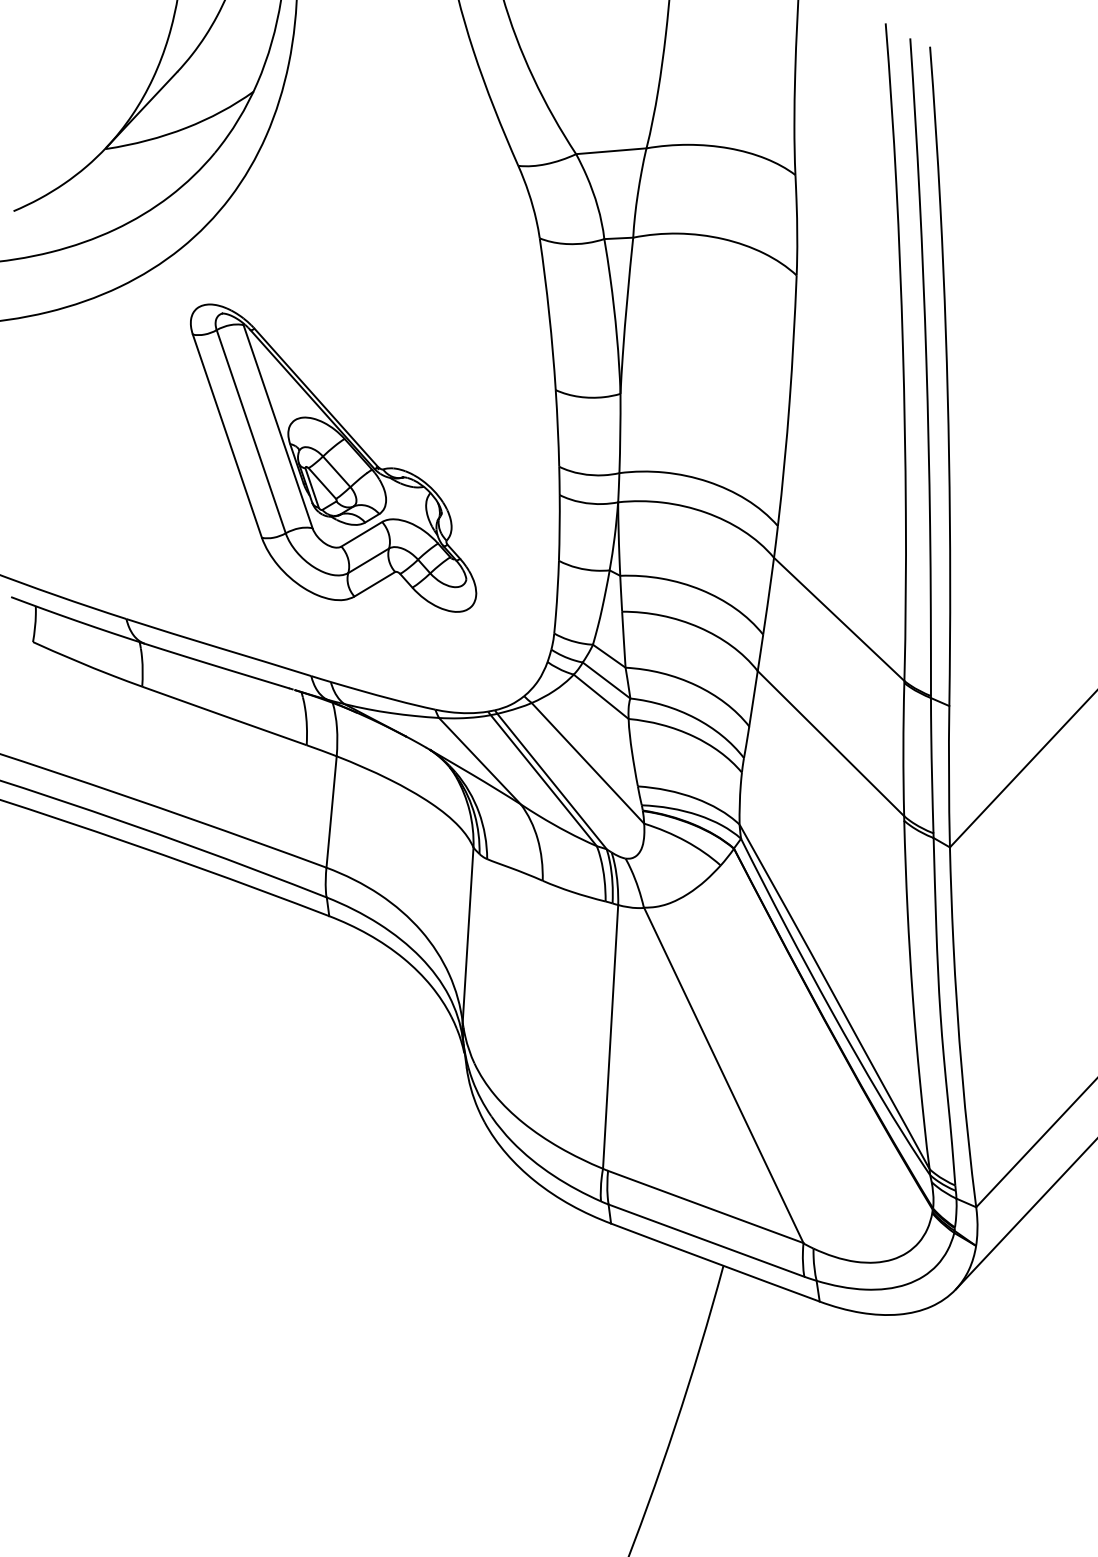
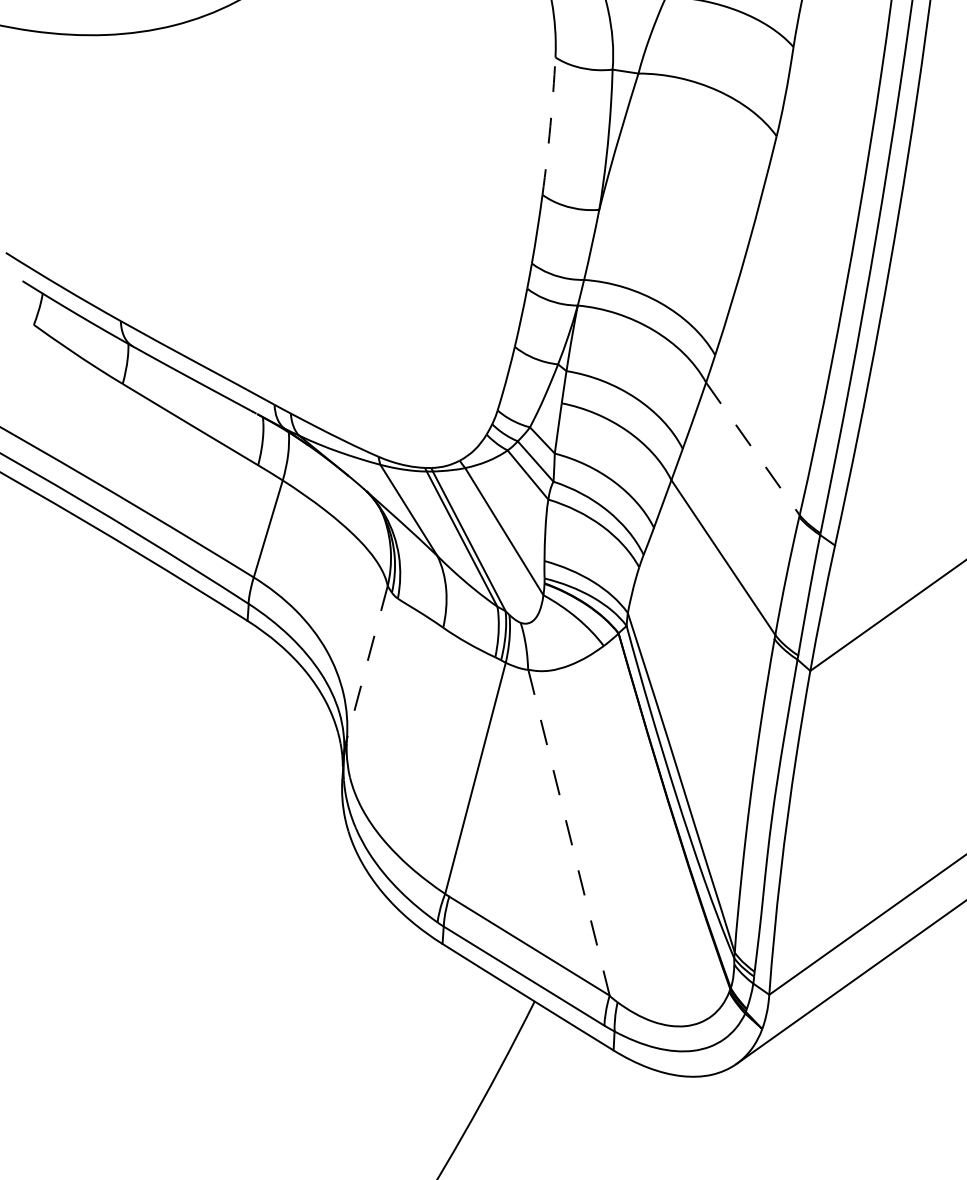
arc: (549, 314) -> (550, 126), solid -> dashed
part: (333, 457) -> (333, 214), removed
line: (839, 619) -> (753, 449), solid -> dashed
line: (468, 935) -> (367, 662), solid -> dashed
line: (723, 1075) -> (568, 832), solid -> dashed

